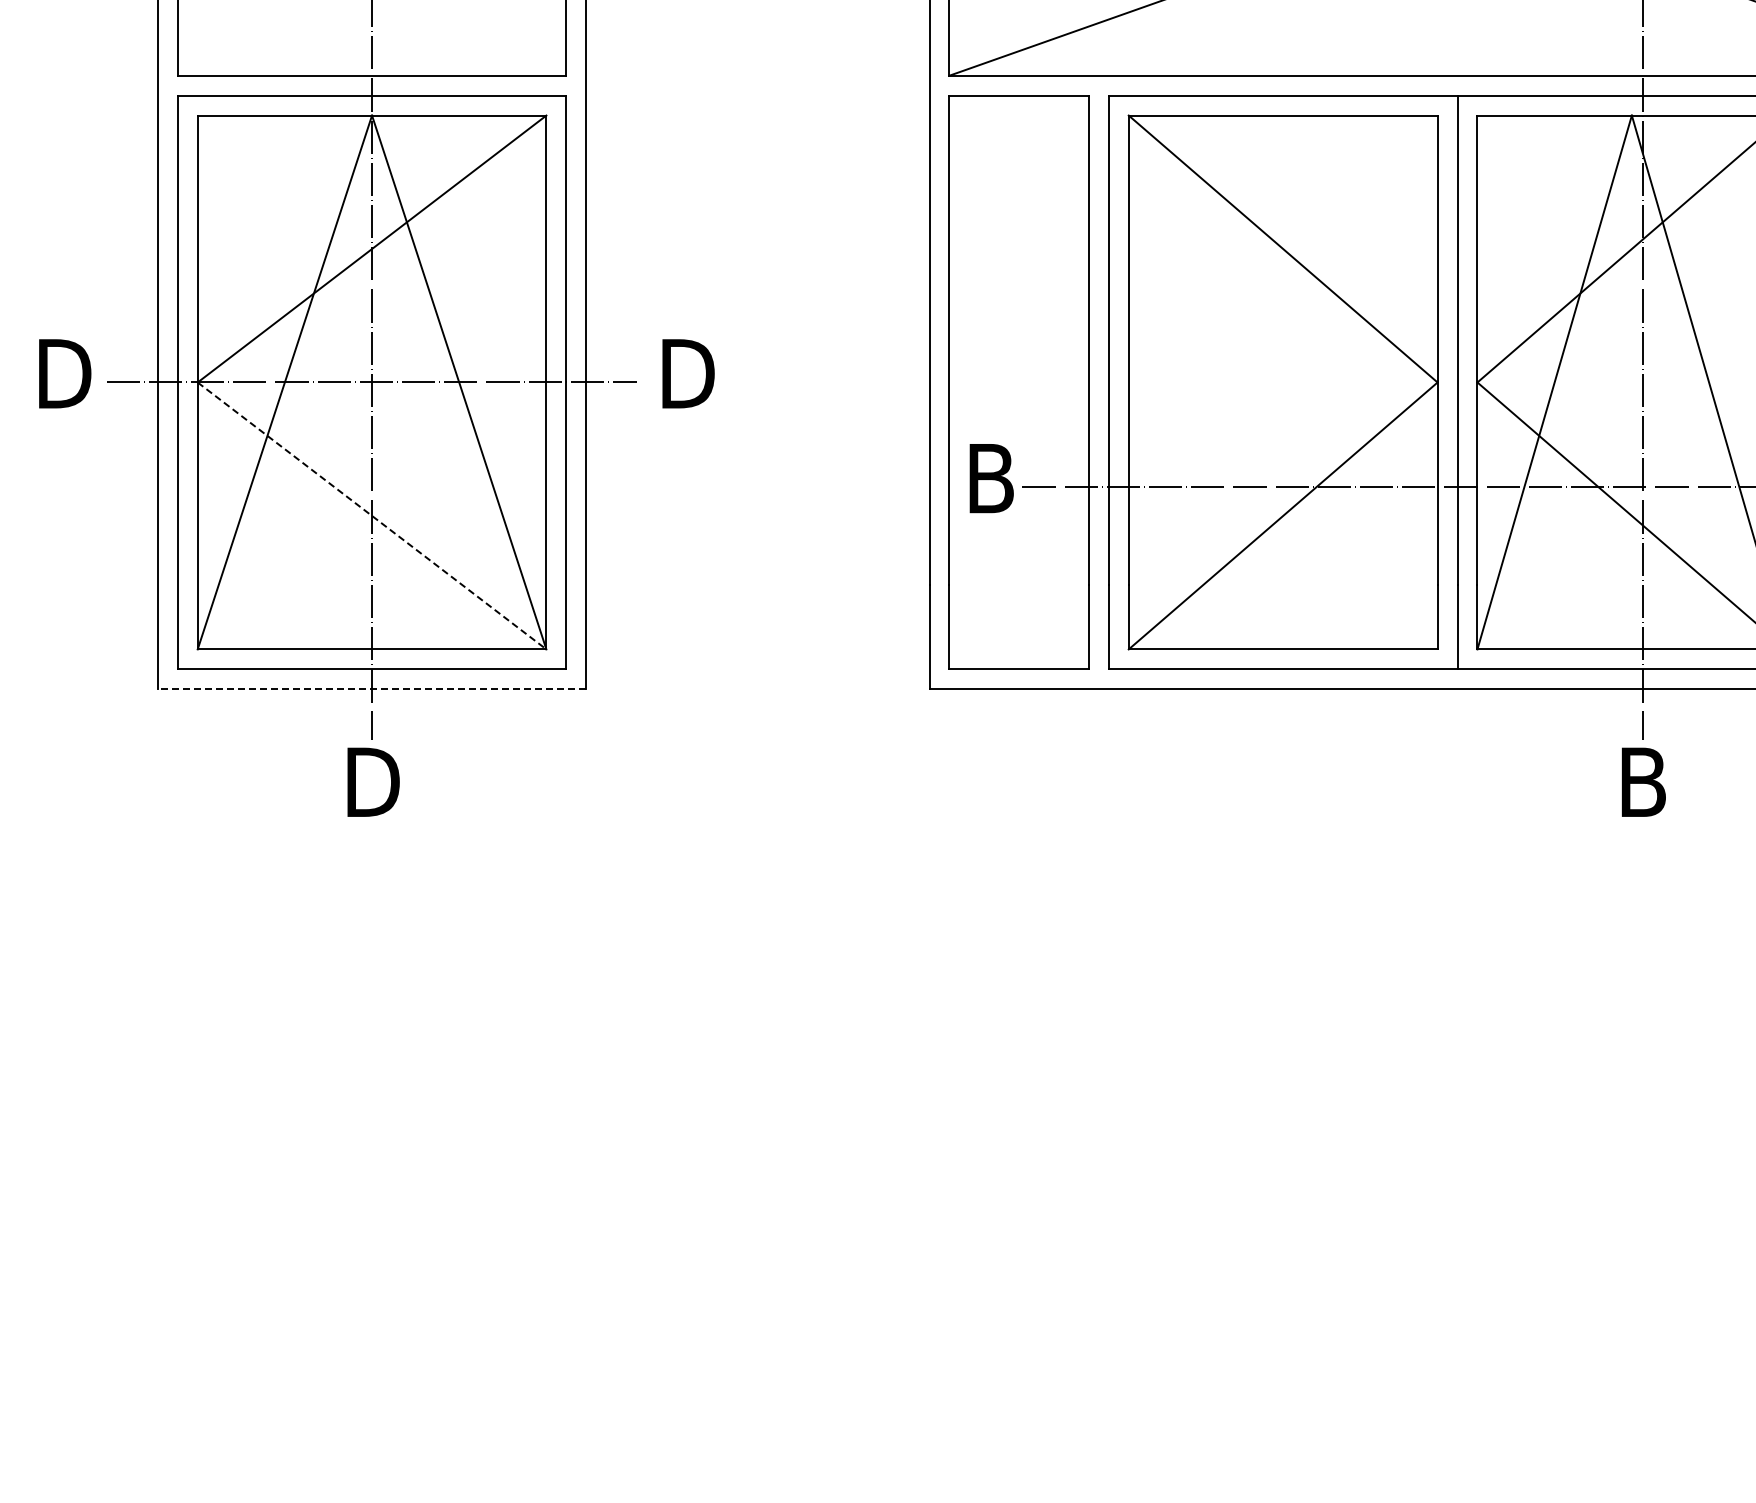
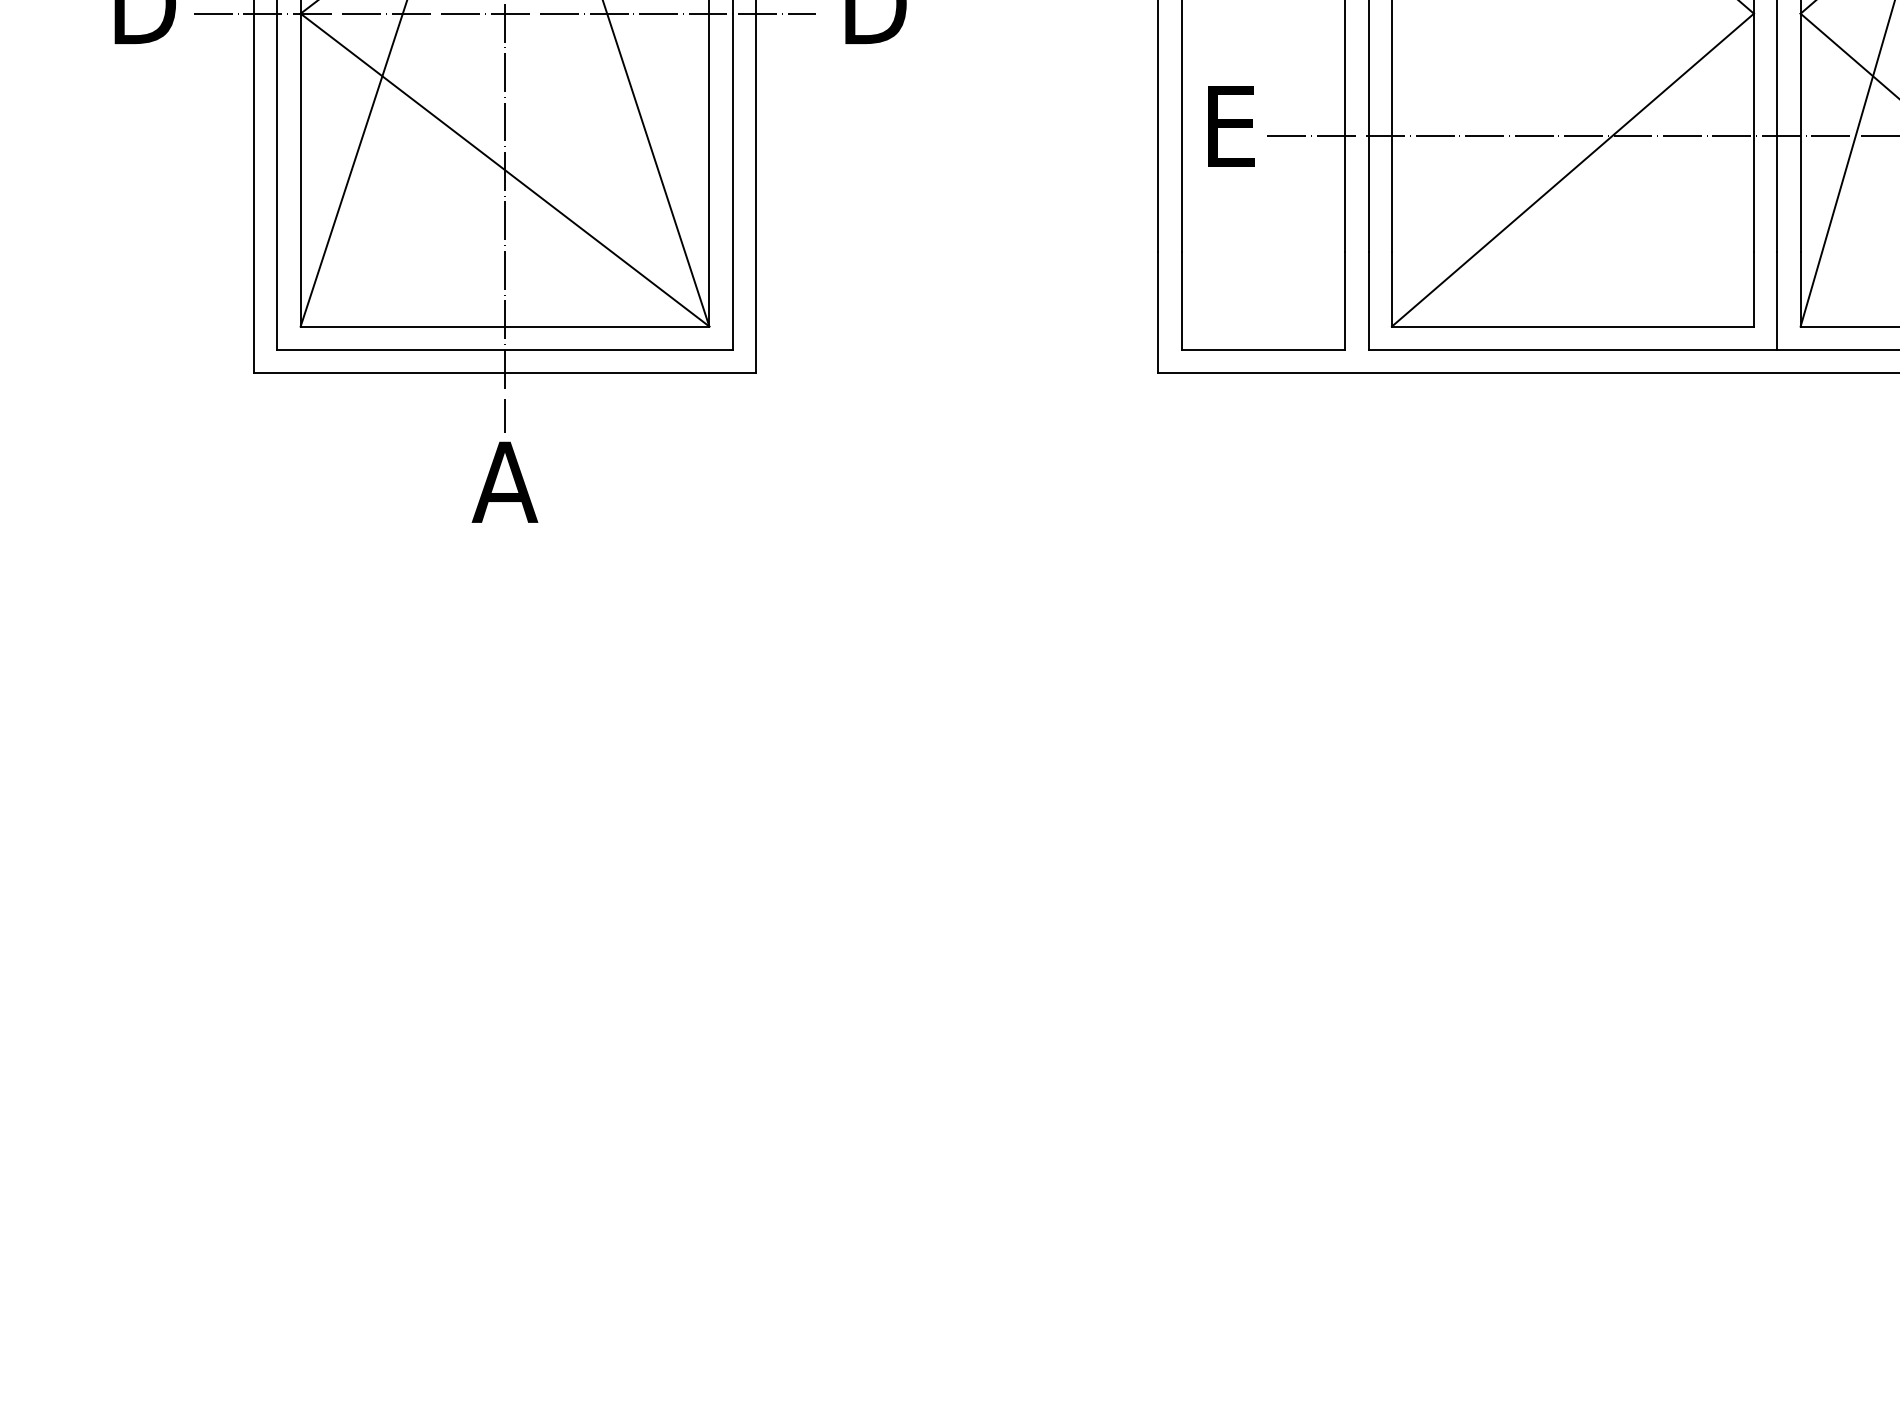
text: (991, 478) -> (1231, 126), B -> E
line: (372, 515) -> (505, 169), dashed -> solid
line: (371, 689) -> (504, 373), dashed -> solid
text: (371, 781) -> (504, 481), D -> A

